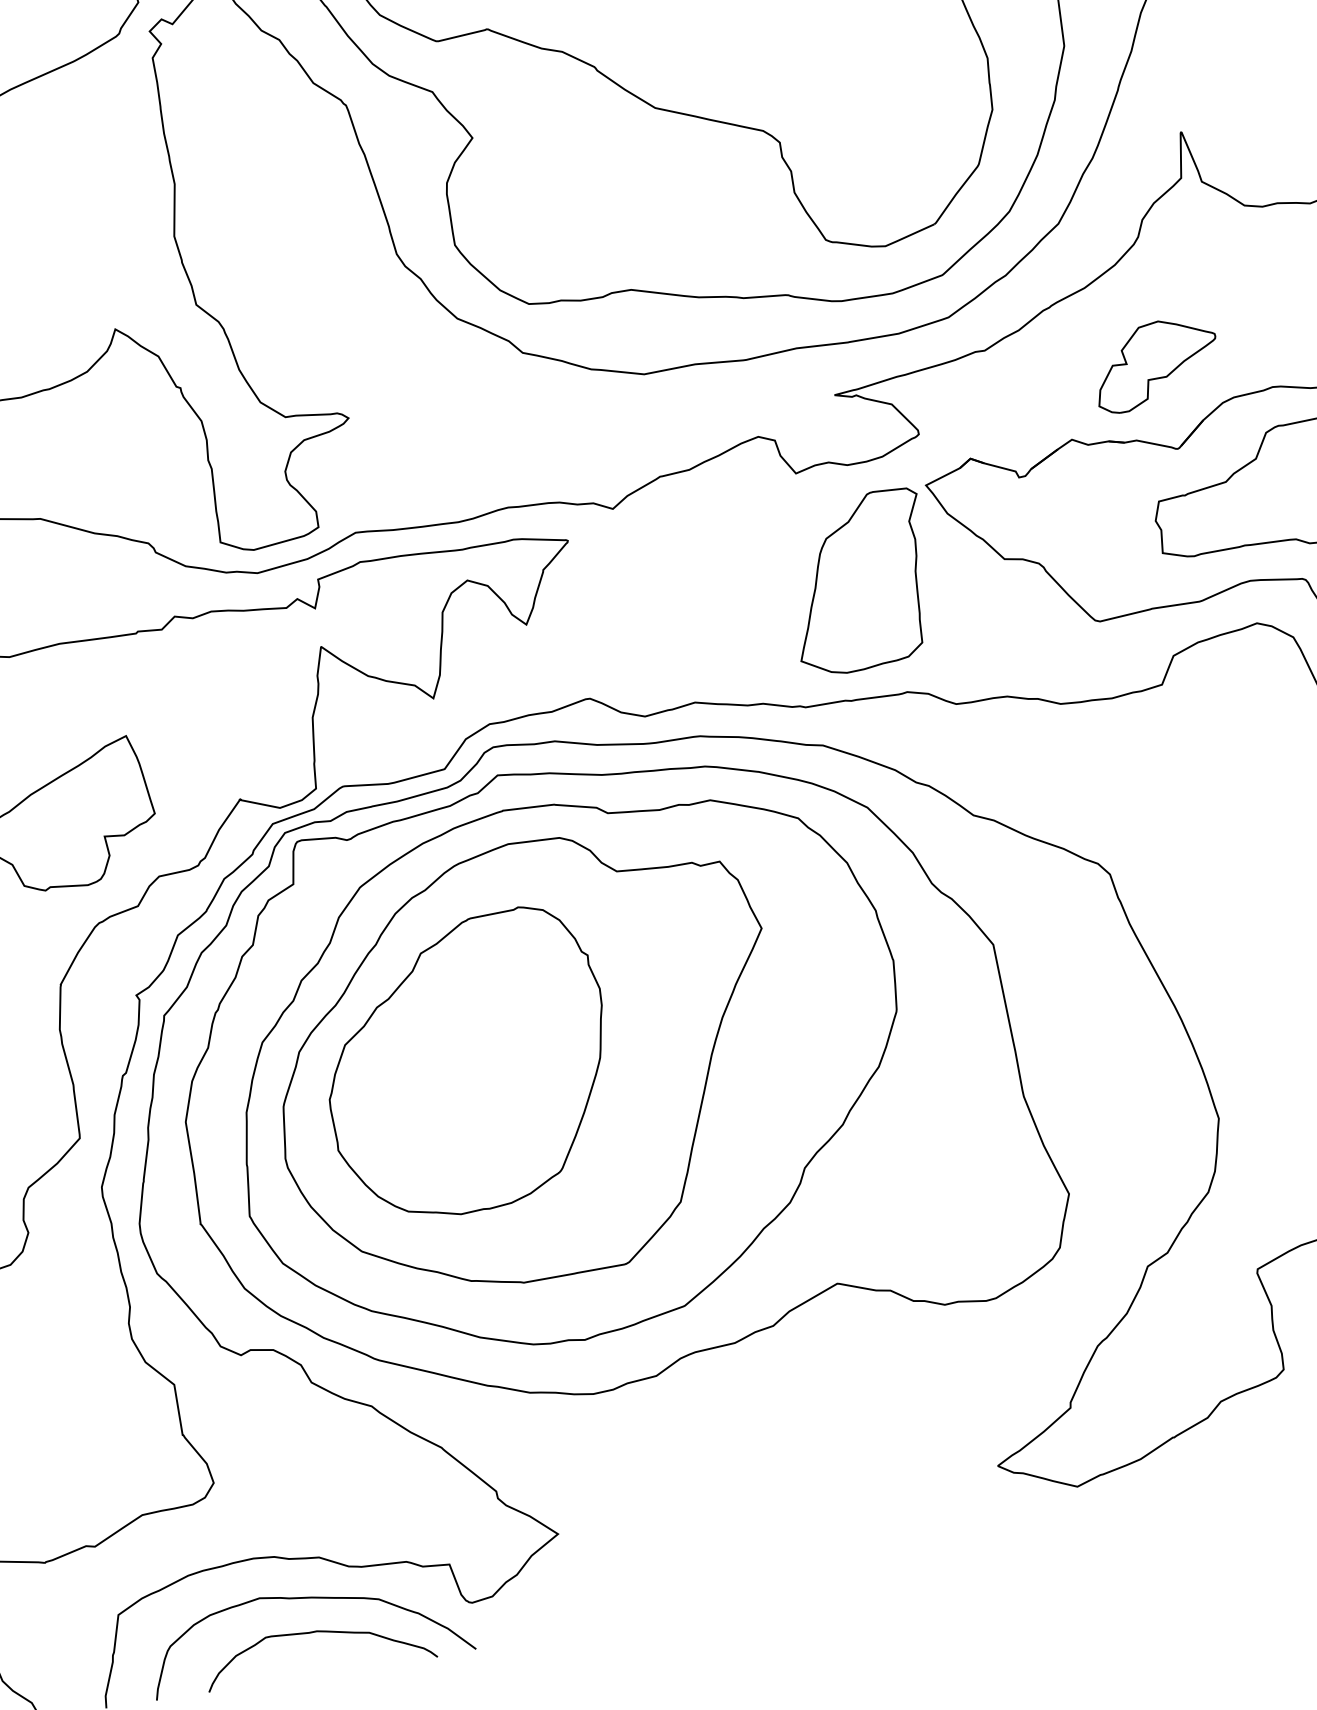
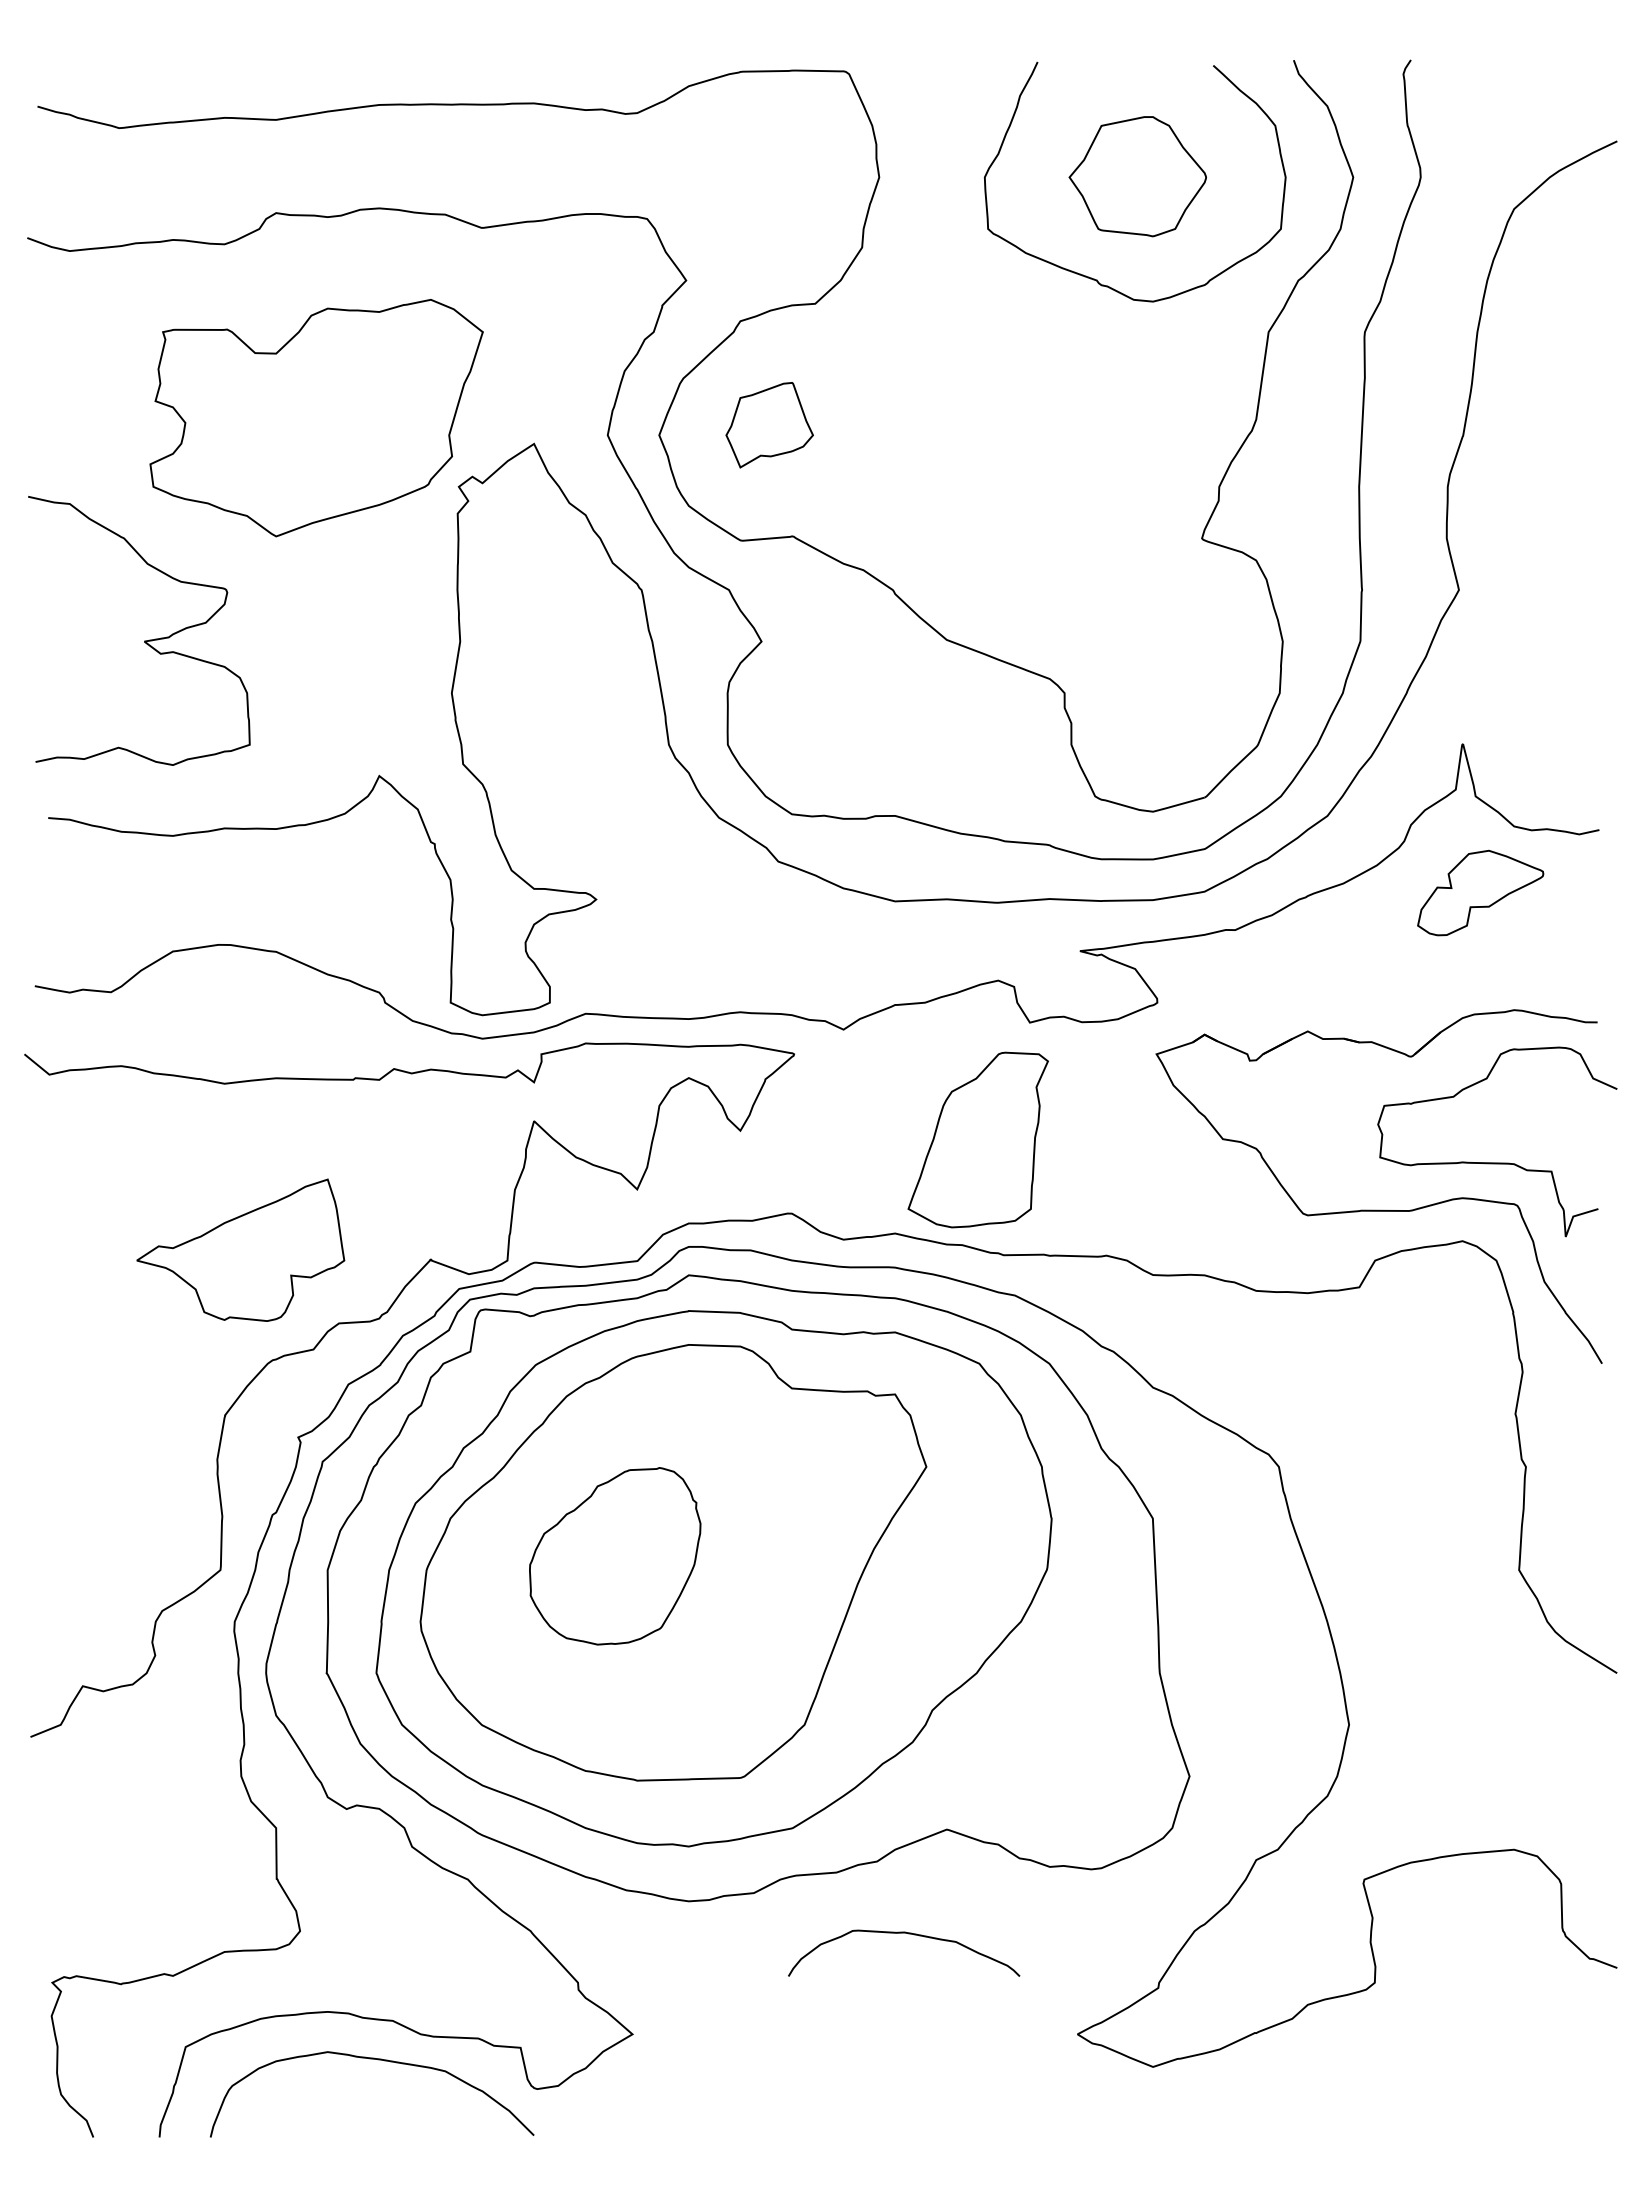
part: (1156, 364) -> (1480, 892), moved
part: (858, 582) -> (977, 1139), moved
part: (468, 1064) -> (615, 1556), size x0.6
curve: (321, 1632) -> (908, 1934), moved

